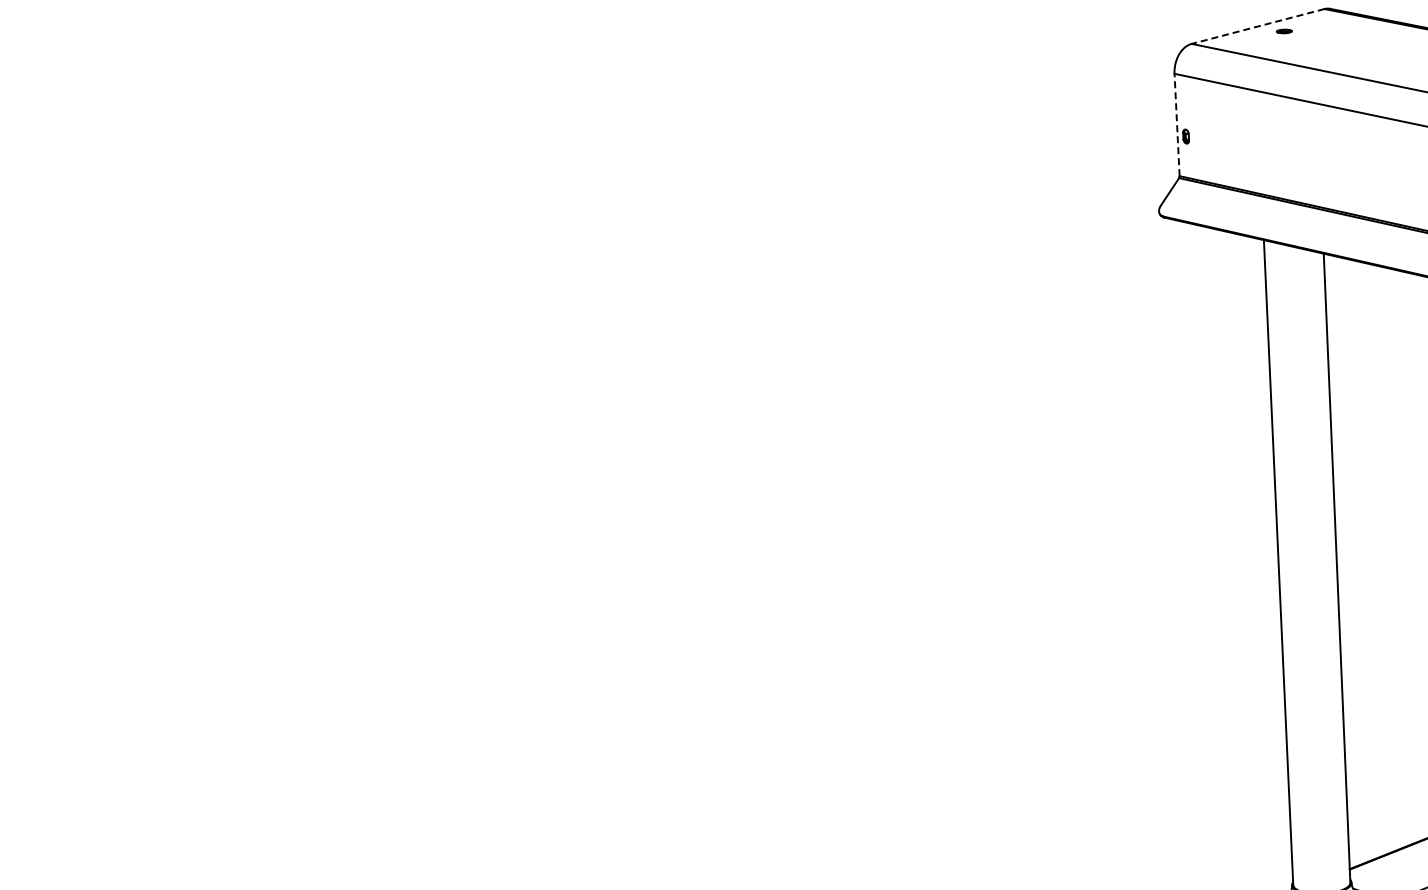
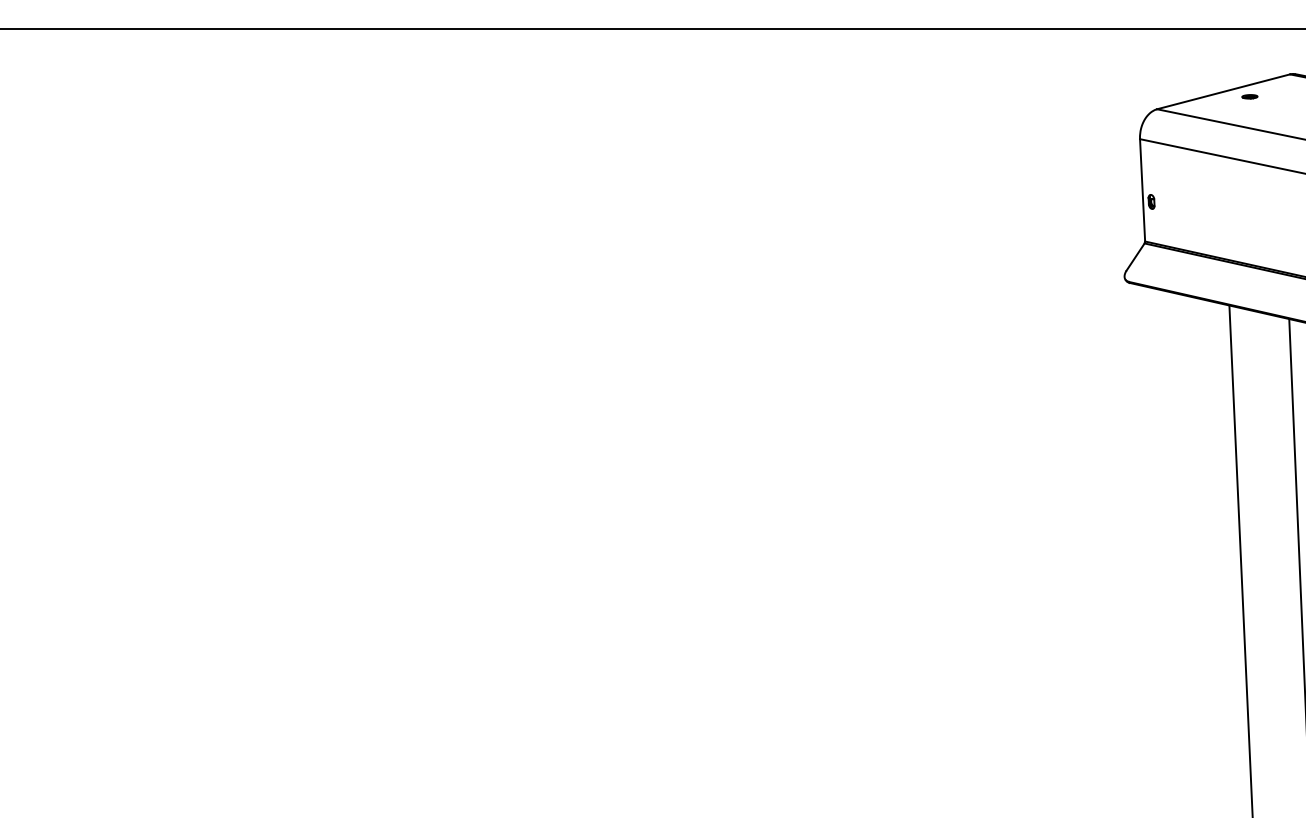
line: (1258, 26) -> (1223, 91), dashed -> solid
line: (1177, 124) -> (1142, 189), dashed -> solid

